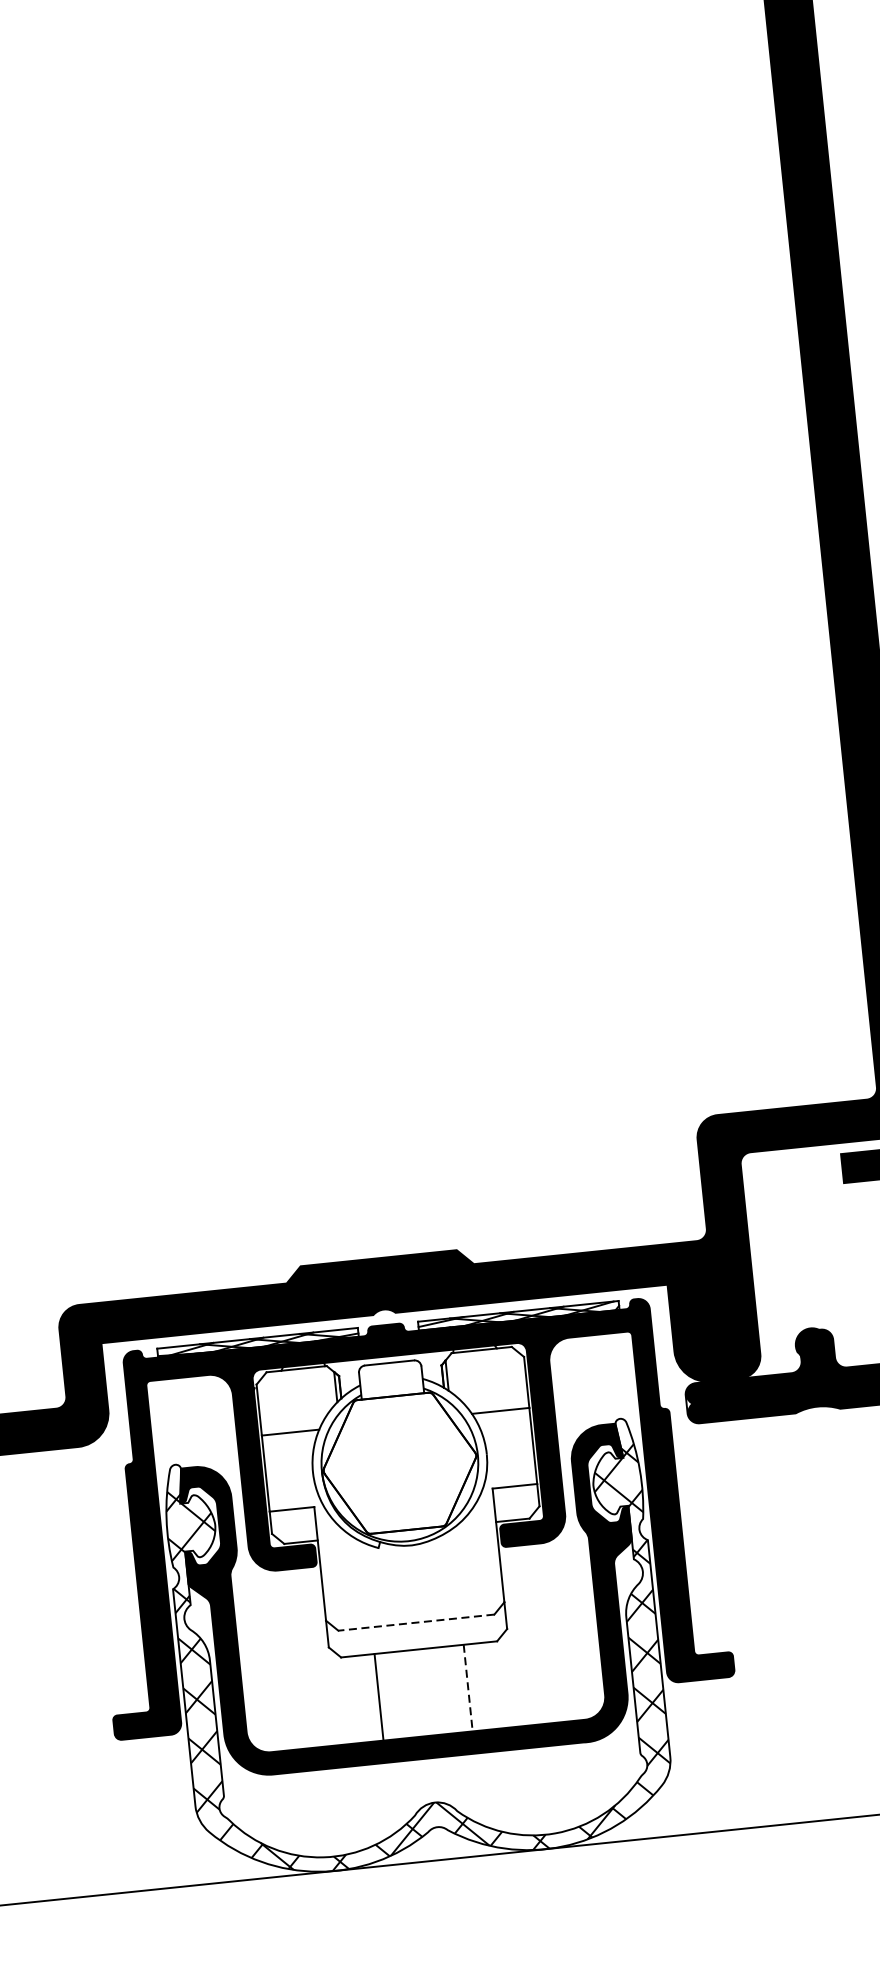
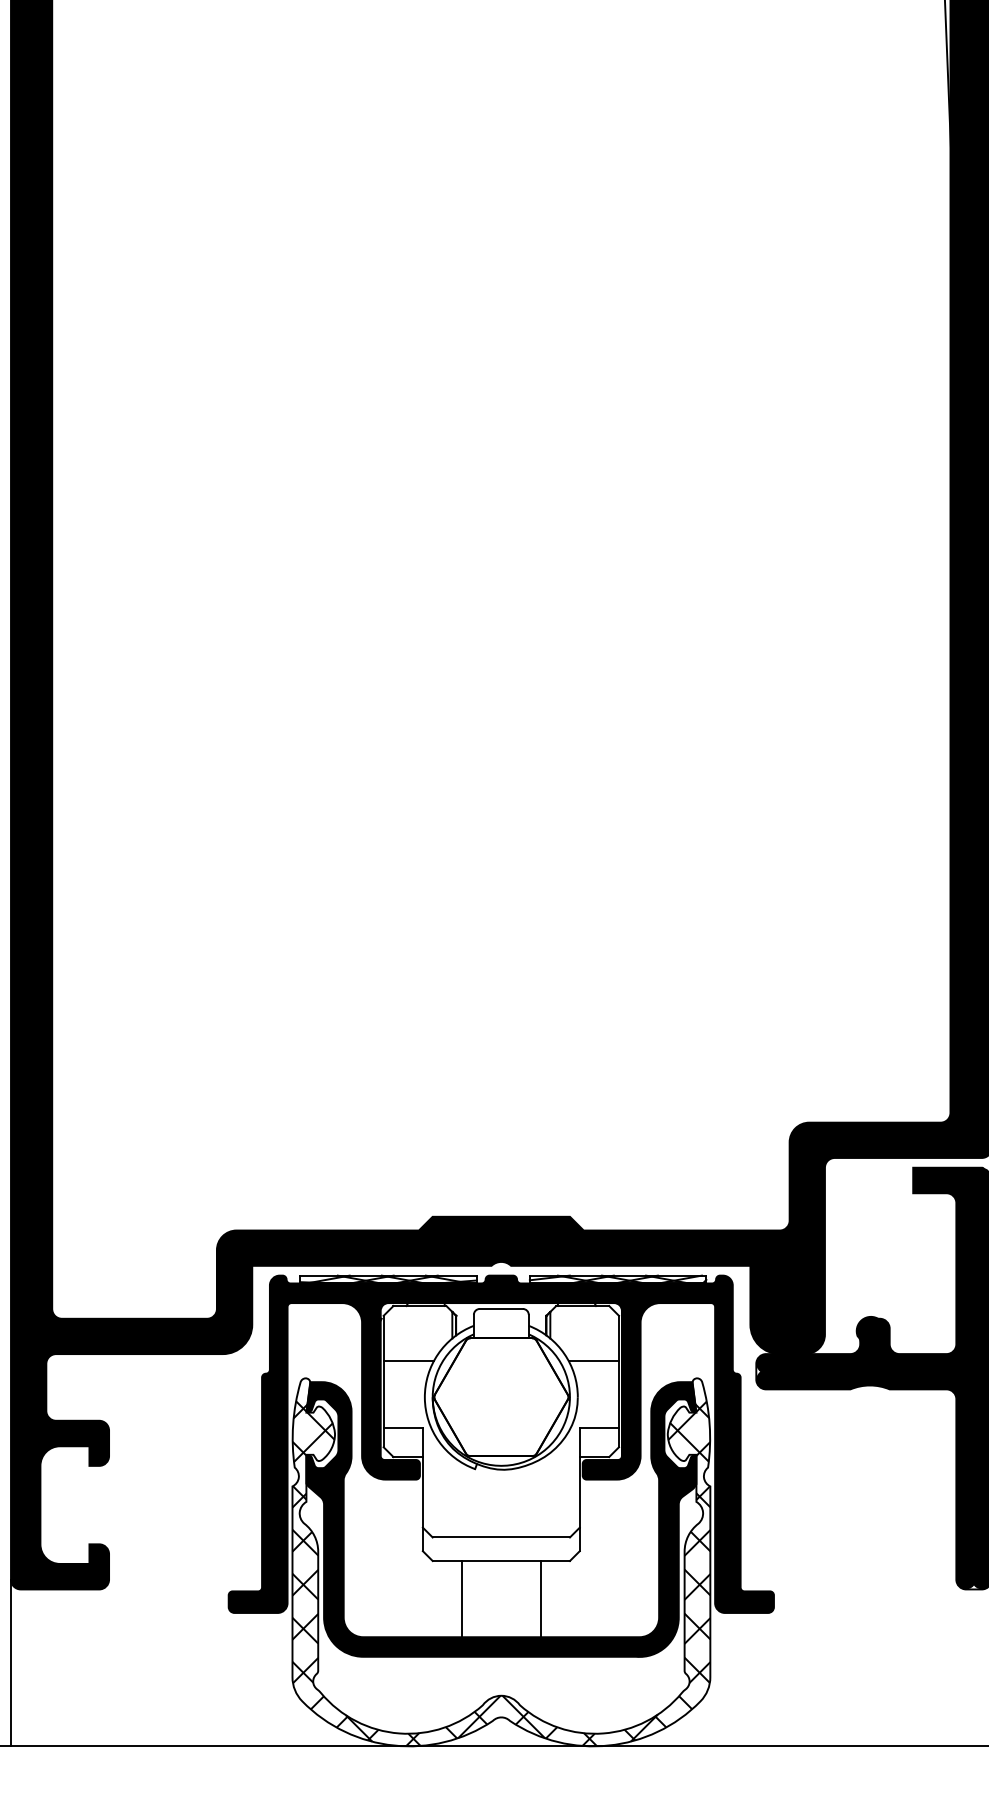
line: (416, 1622) -> (501, 1537), dashed -> solid
line: (468, 1689) -> (540, 1600), dashed -> solid

